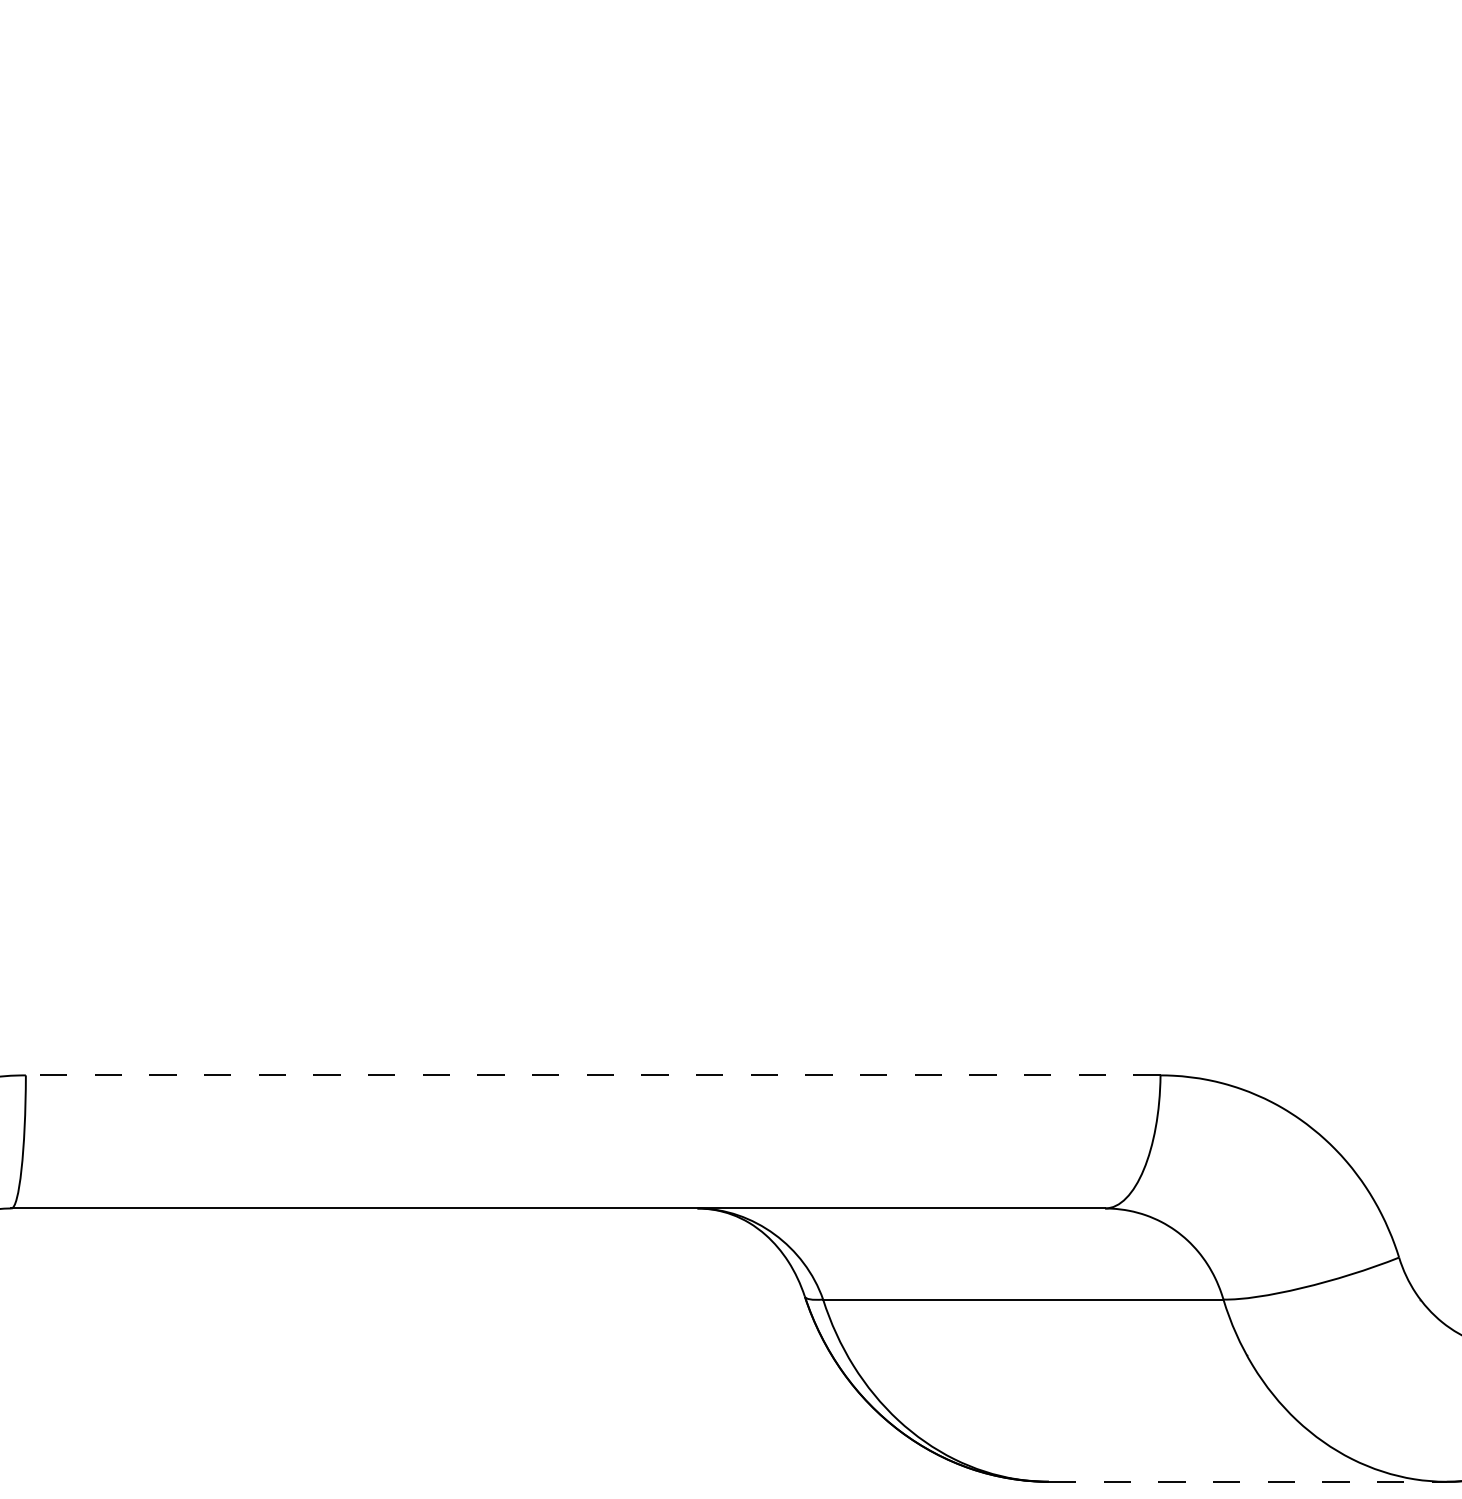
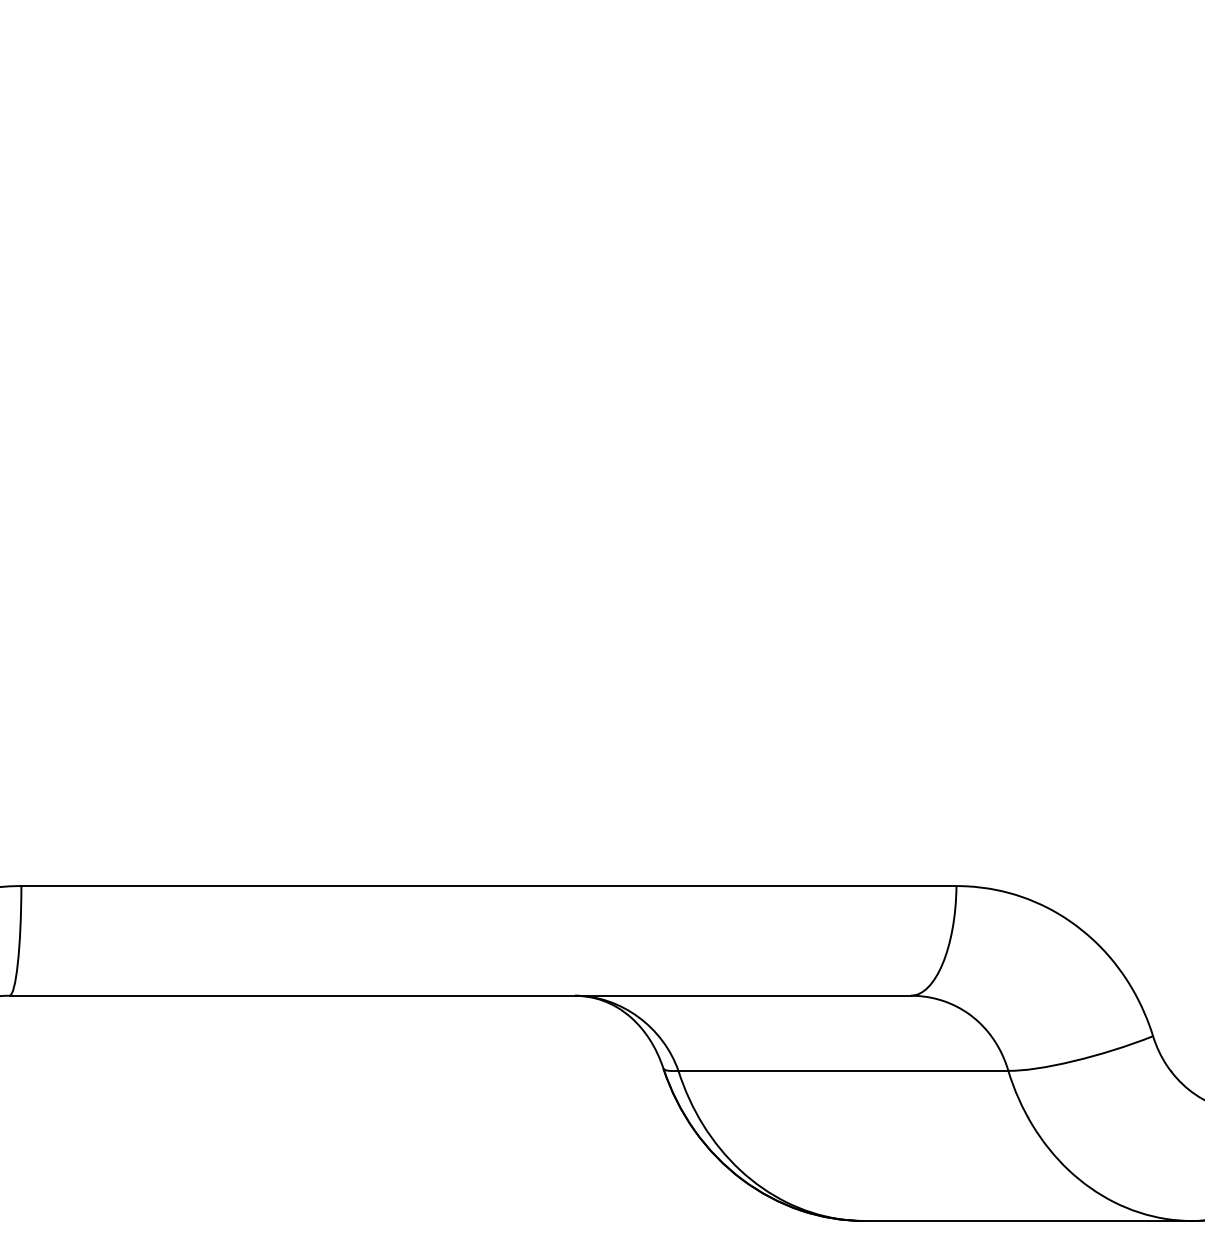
line: (592, 1075) -> (488, 886), dashed -> solid
line: (1247, 1481) -> (1028, 1220), dashed -> solid

